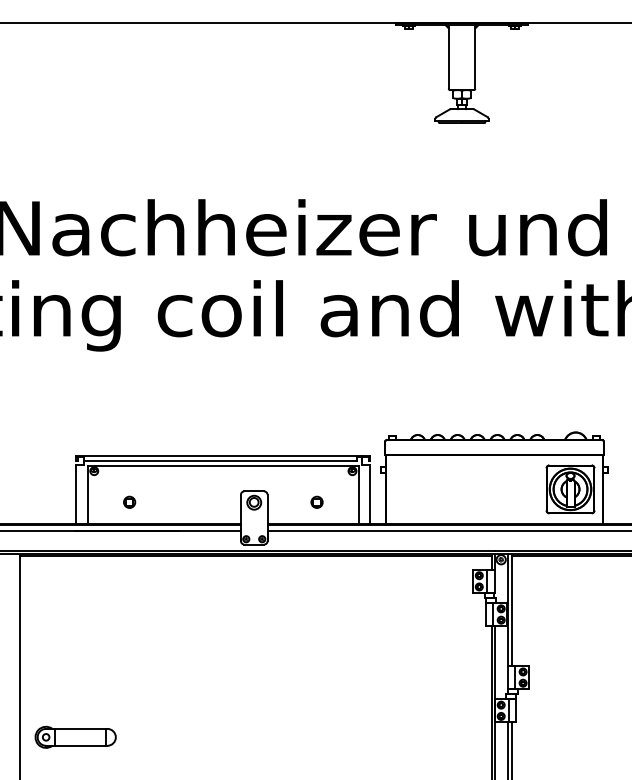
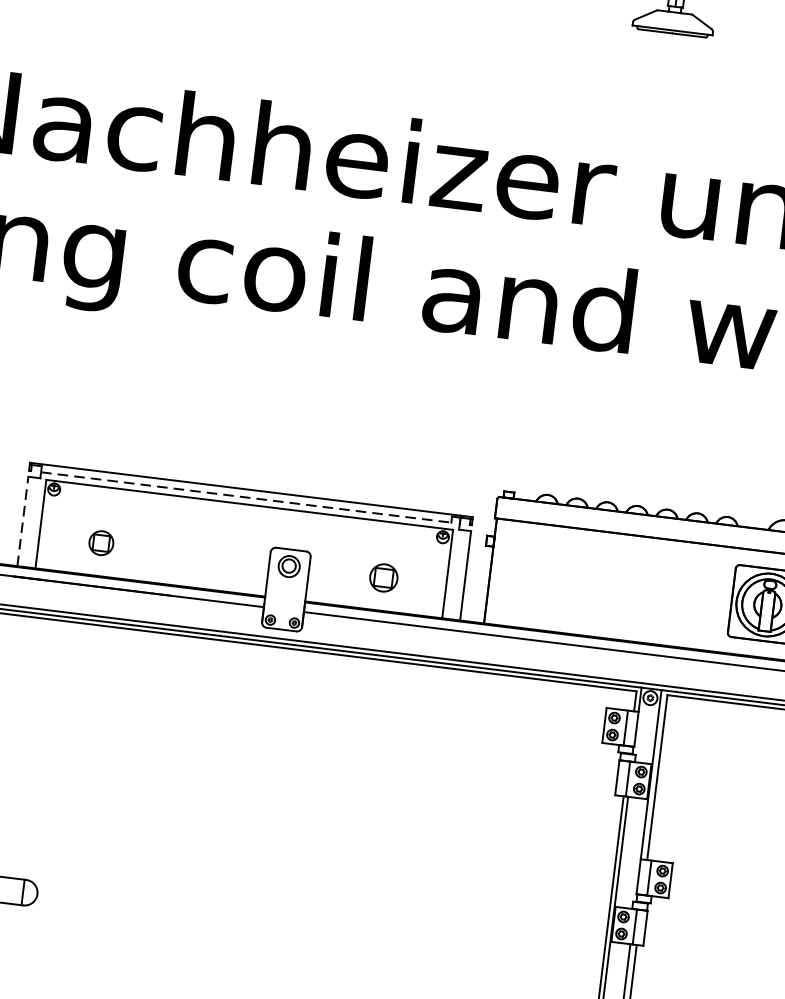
line: (221, 460) -> (247, 496), solid -> dashed
line: (76, 494) -> (23, 521), solid -> dashed
part: (129, 501) -> (101, 541), size x1.4
part: (316, 501) -> (383, 576), size x1.6

